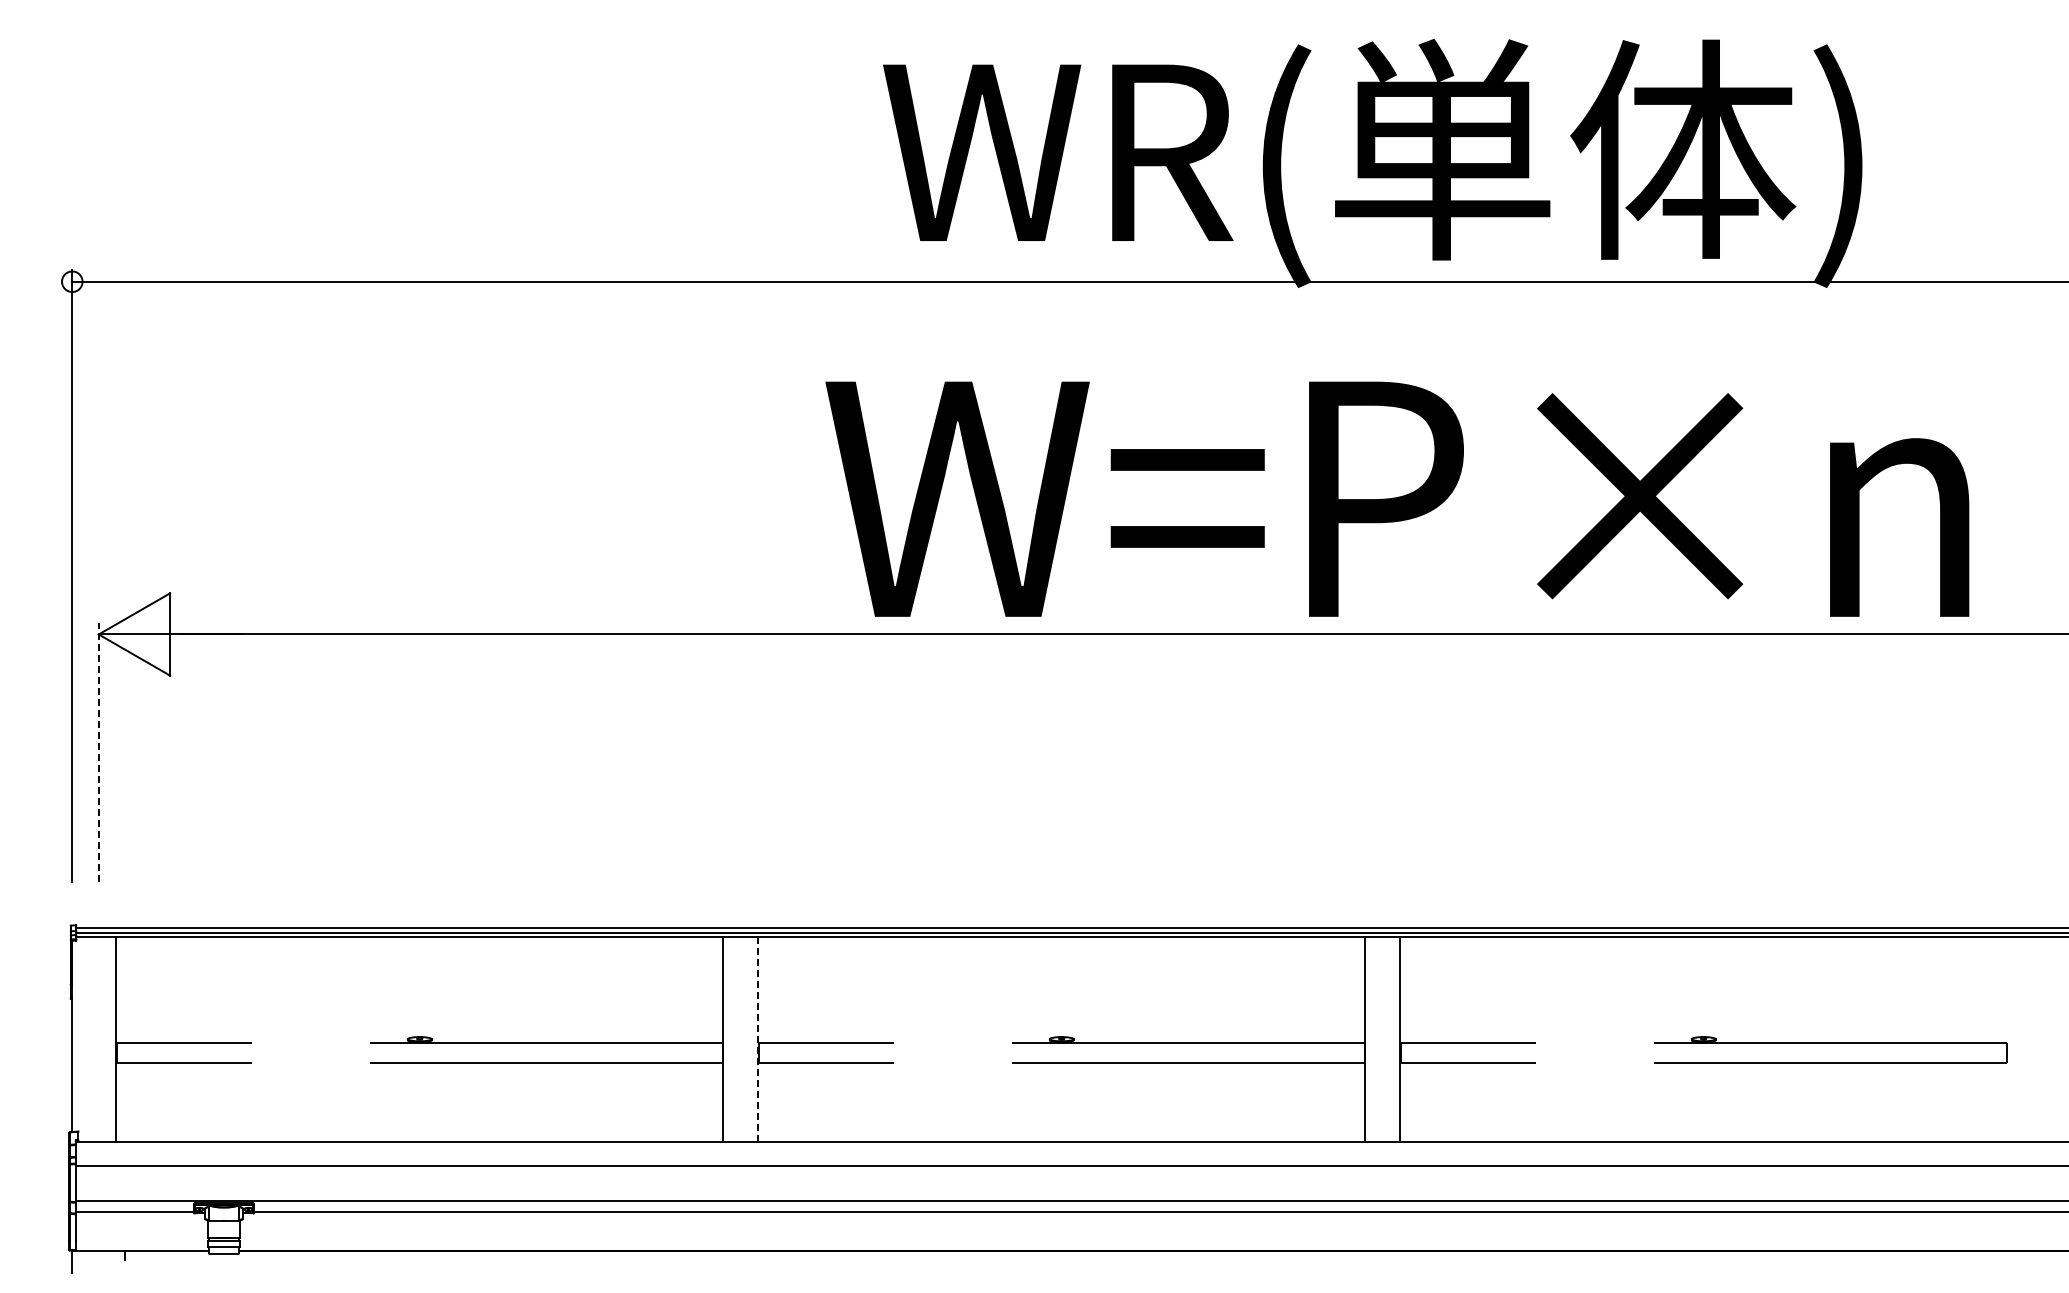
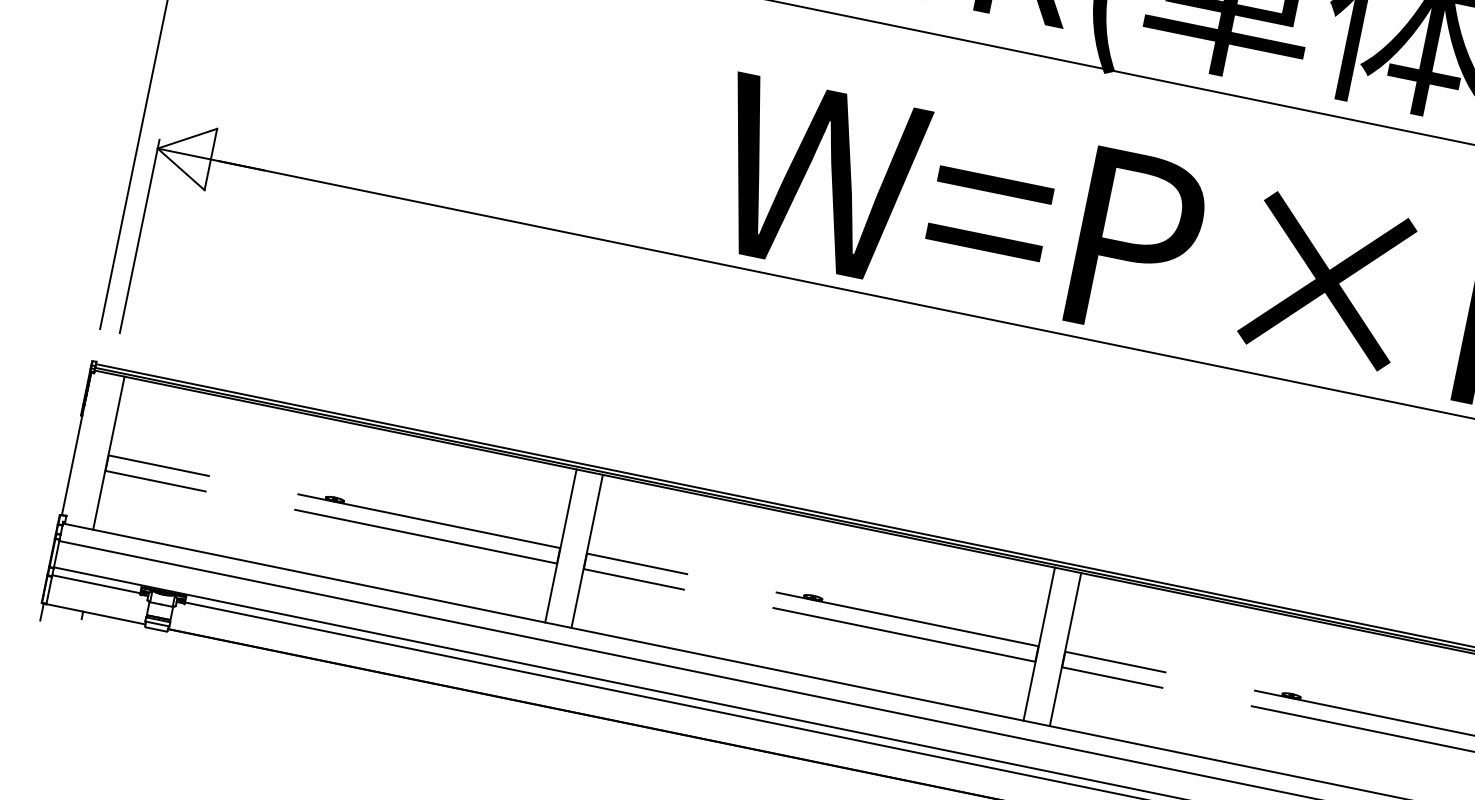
line: (98, 752) -> (139, 236), dashed -> solid
line: (758, 1039) -> (587, 551), dashed -> solid

